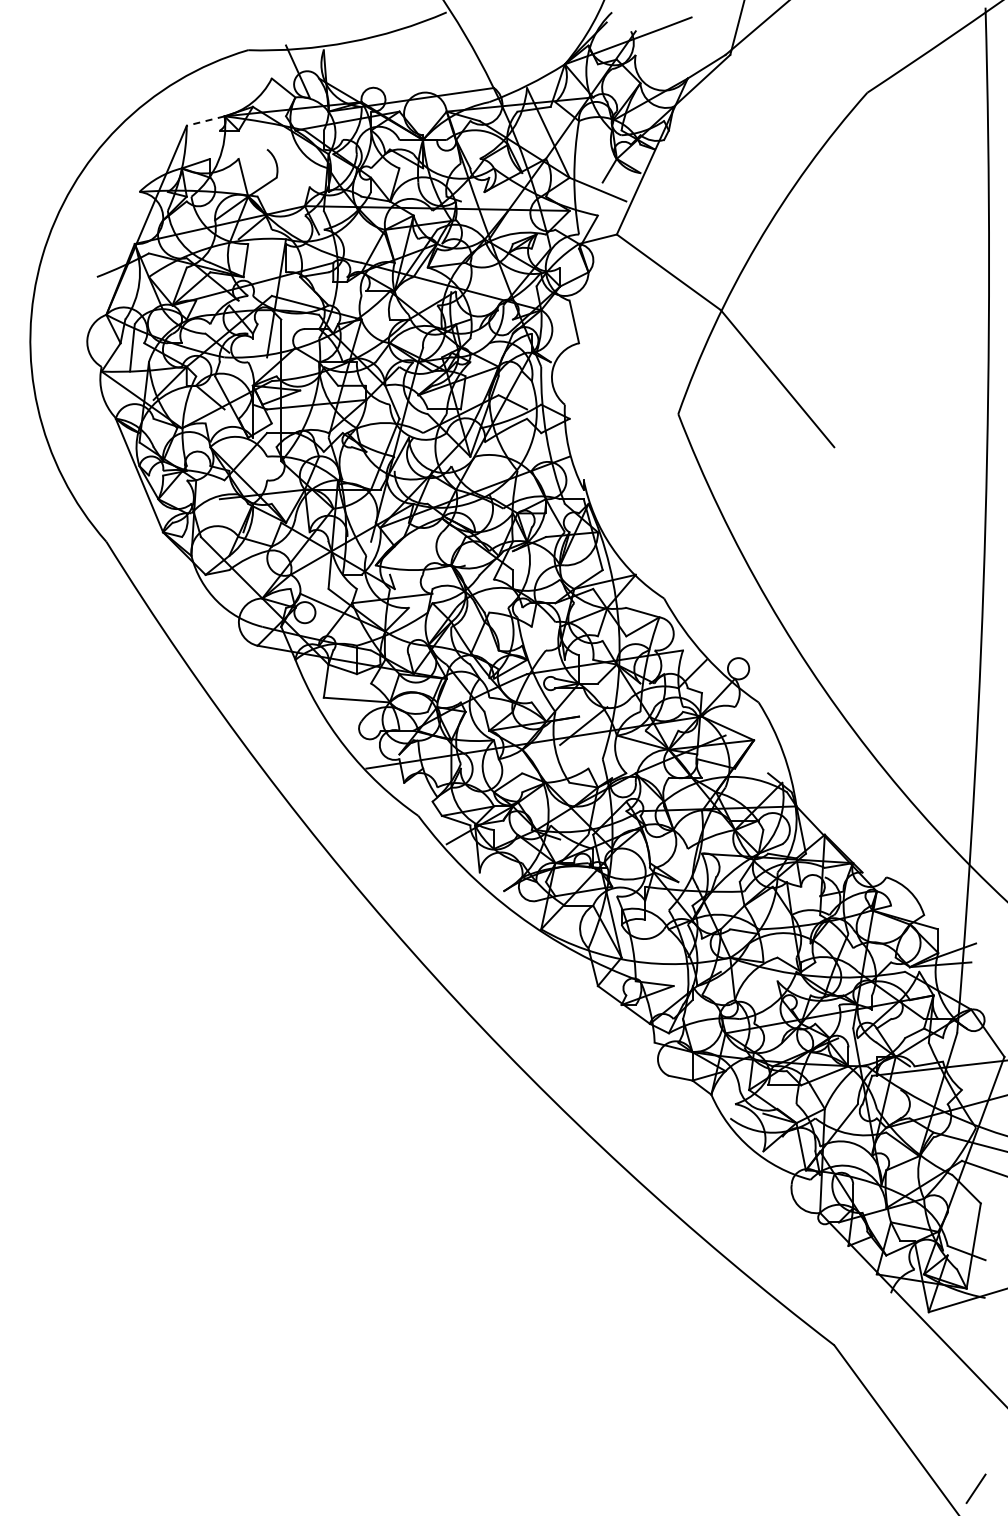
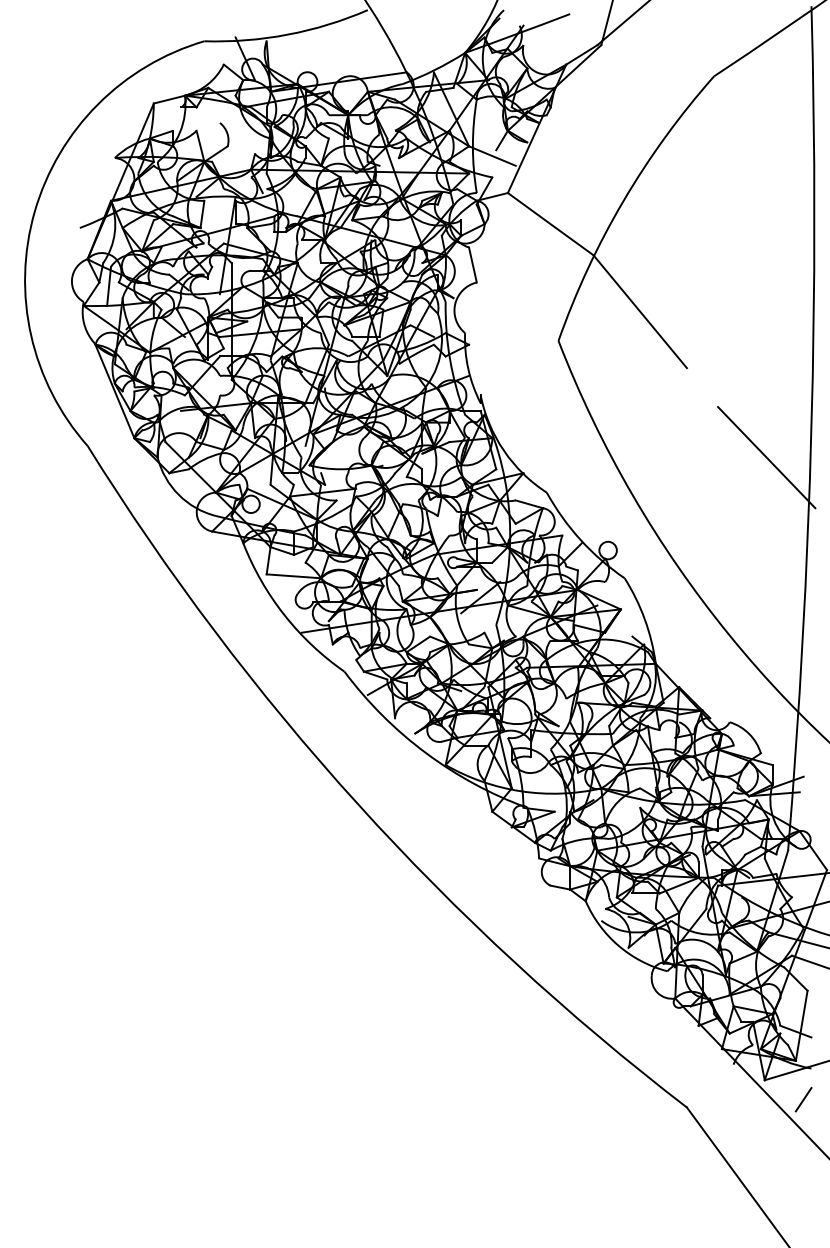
line: (205, 121) -> (169, 99), dashed -> solid
line: (931, 555) -> (766, 457), added
line: (975, 1488) -> (803, 1099), moved

